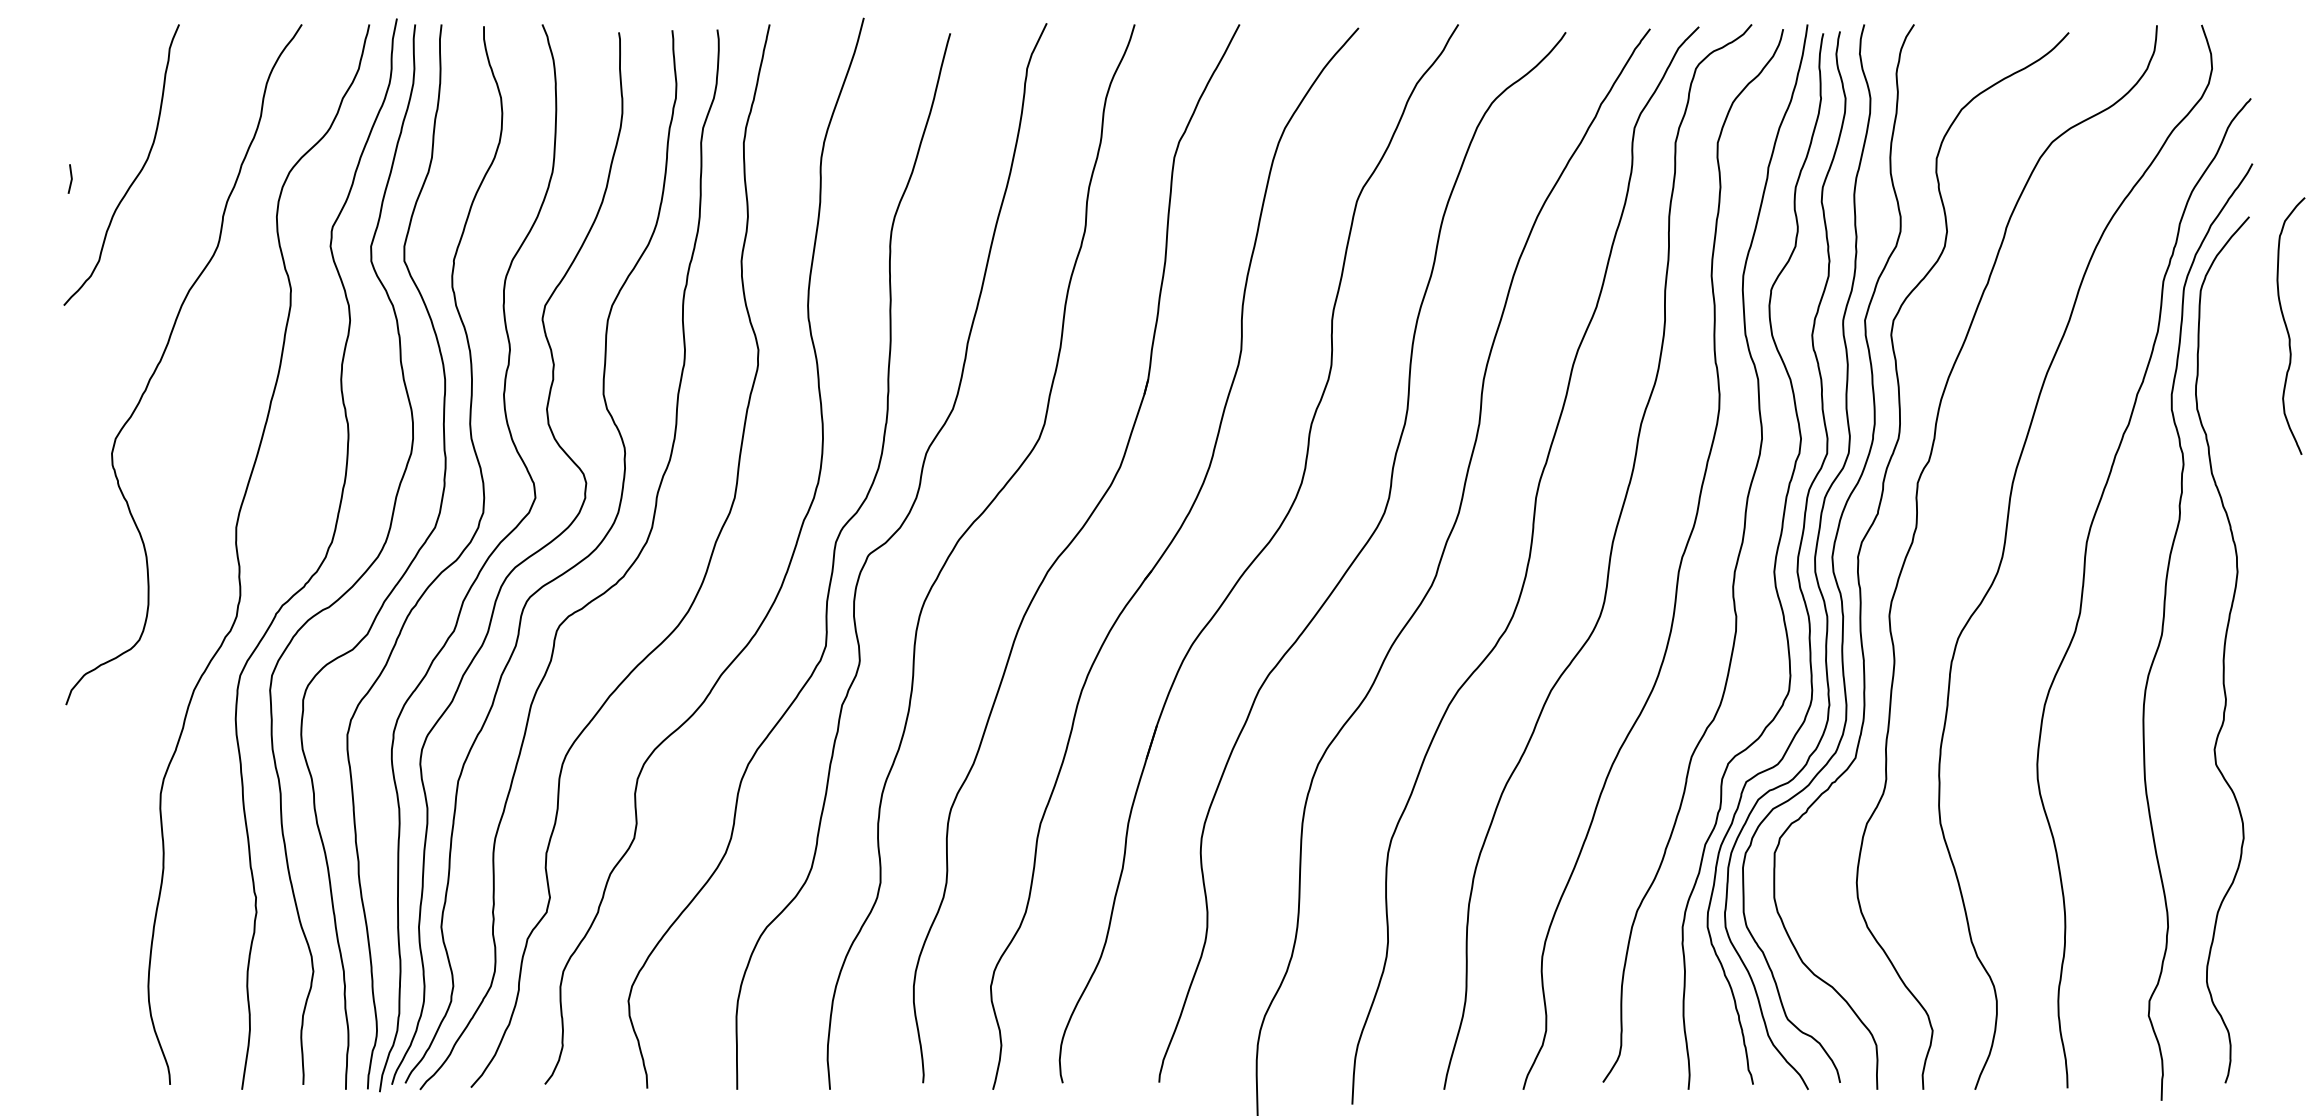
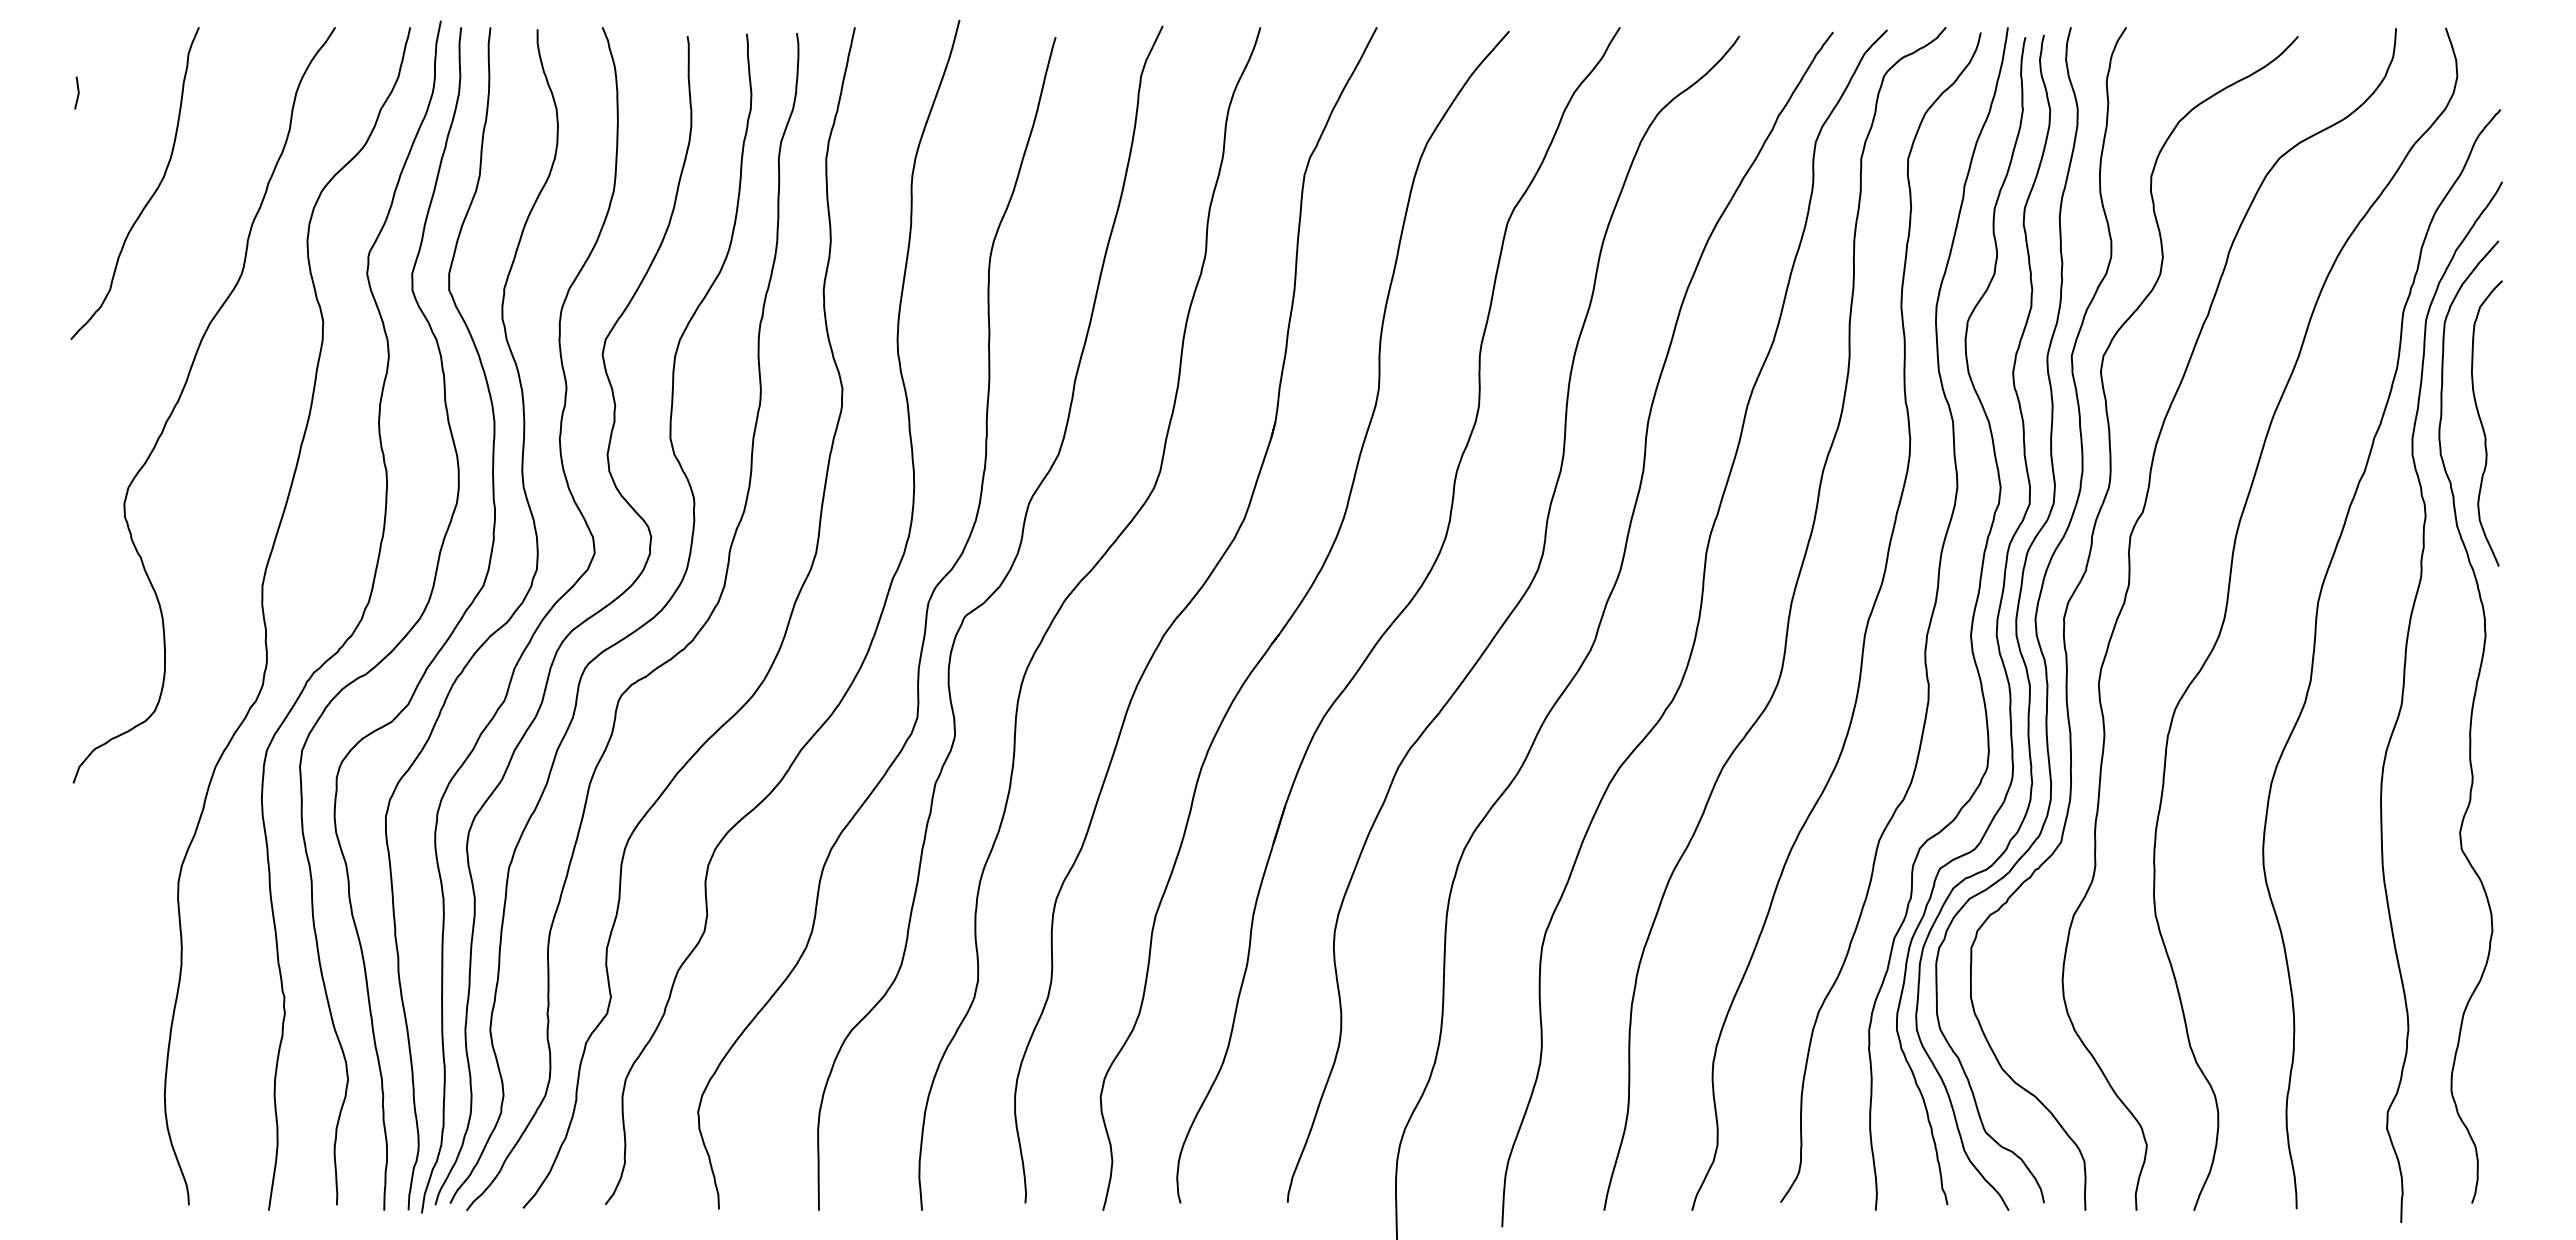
line: (70, 178) -> (77, 92), moved
curve: (2287, 327) -> (2483, 425), moved

